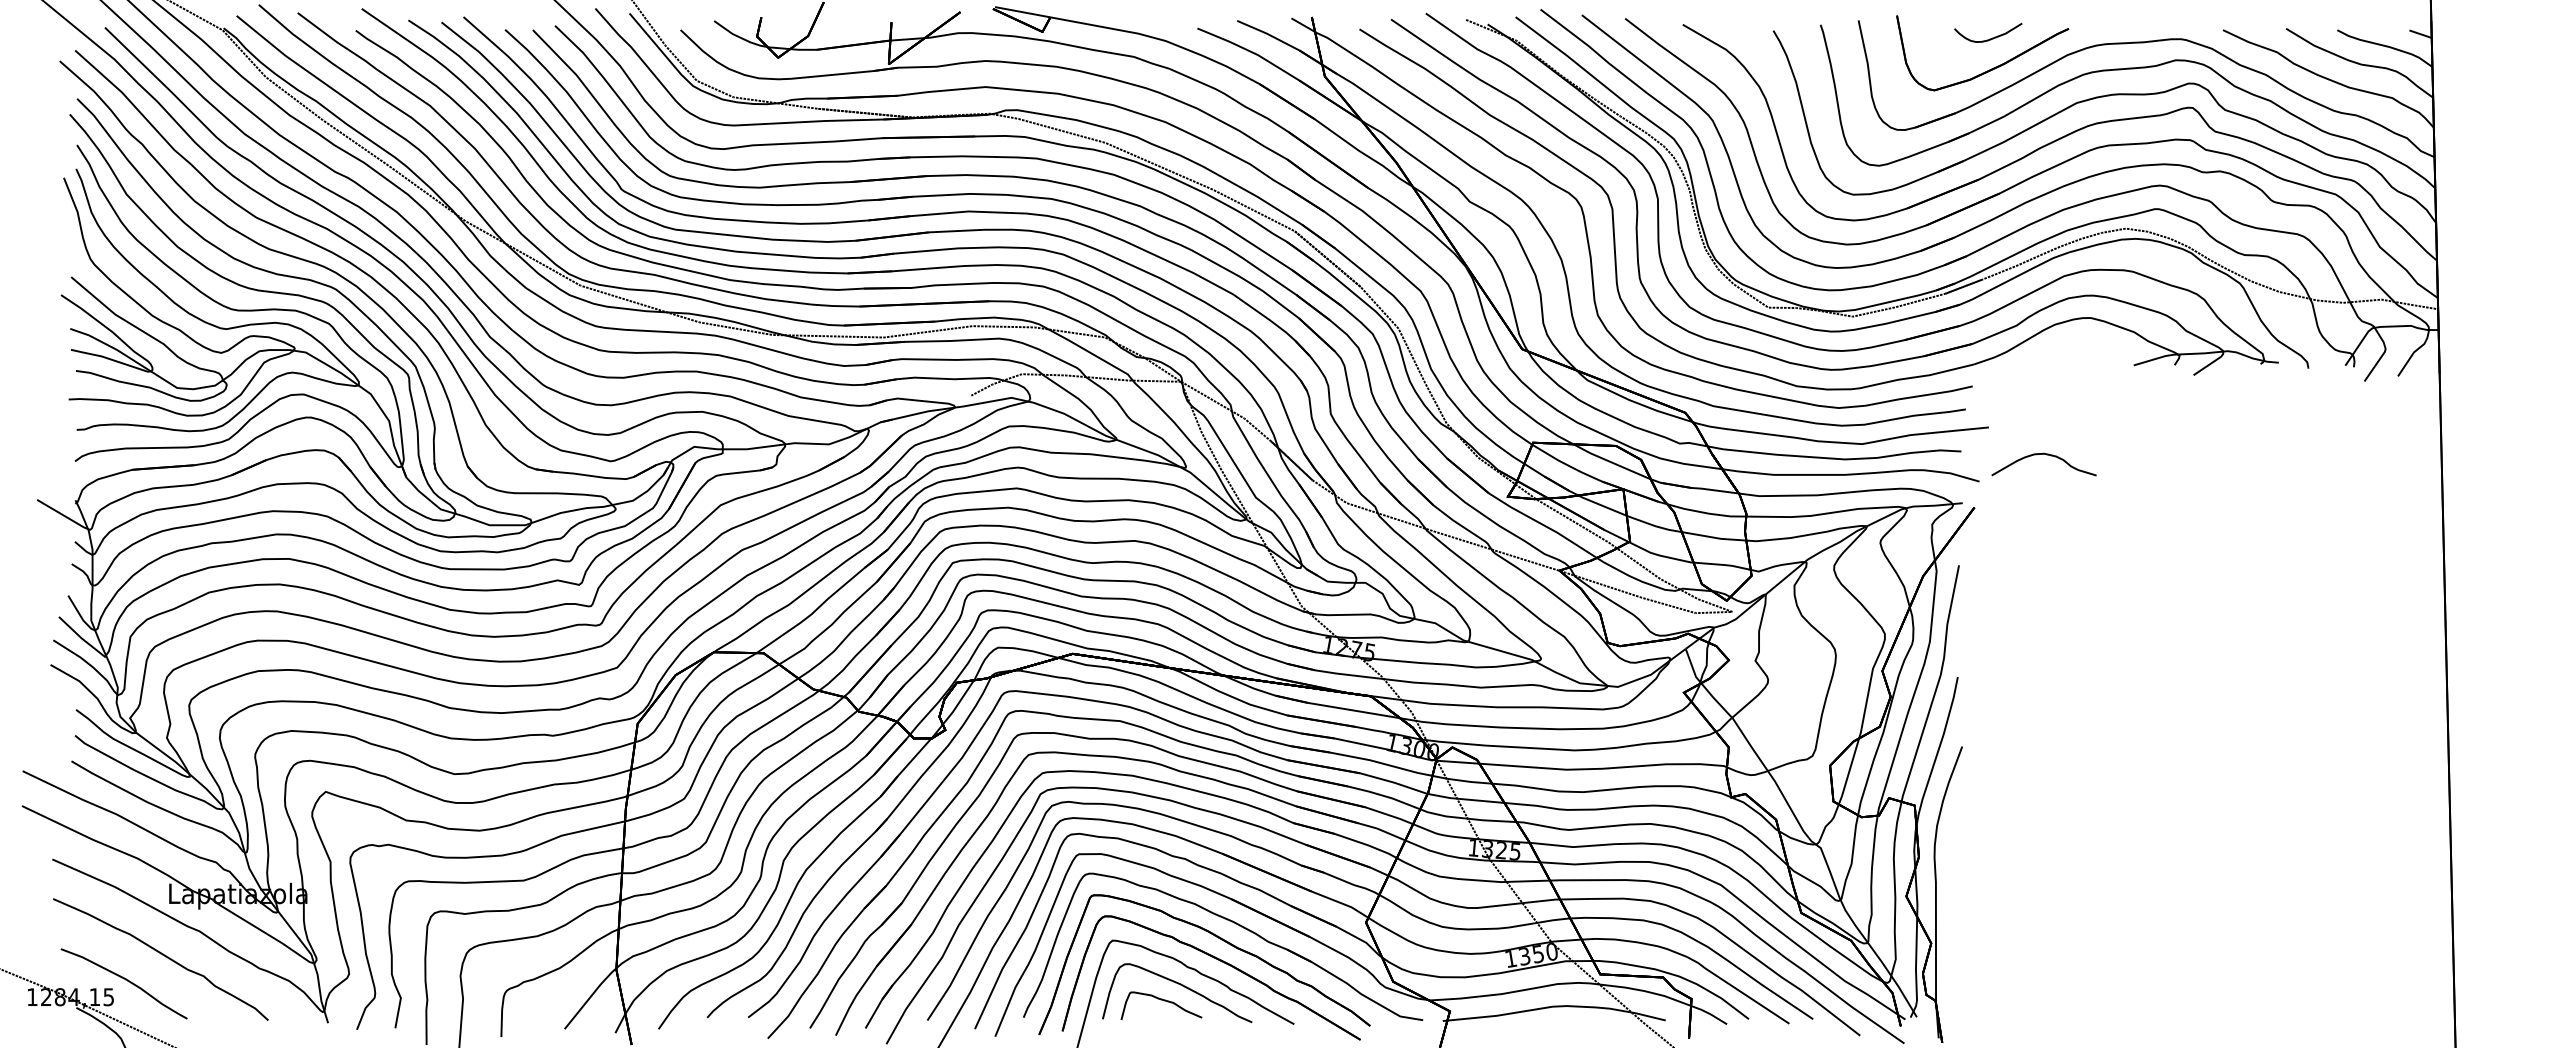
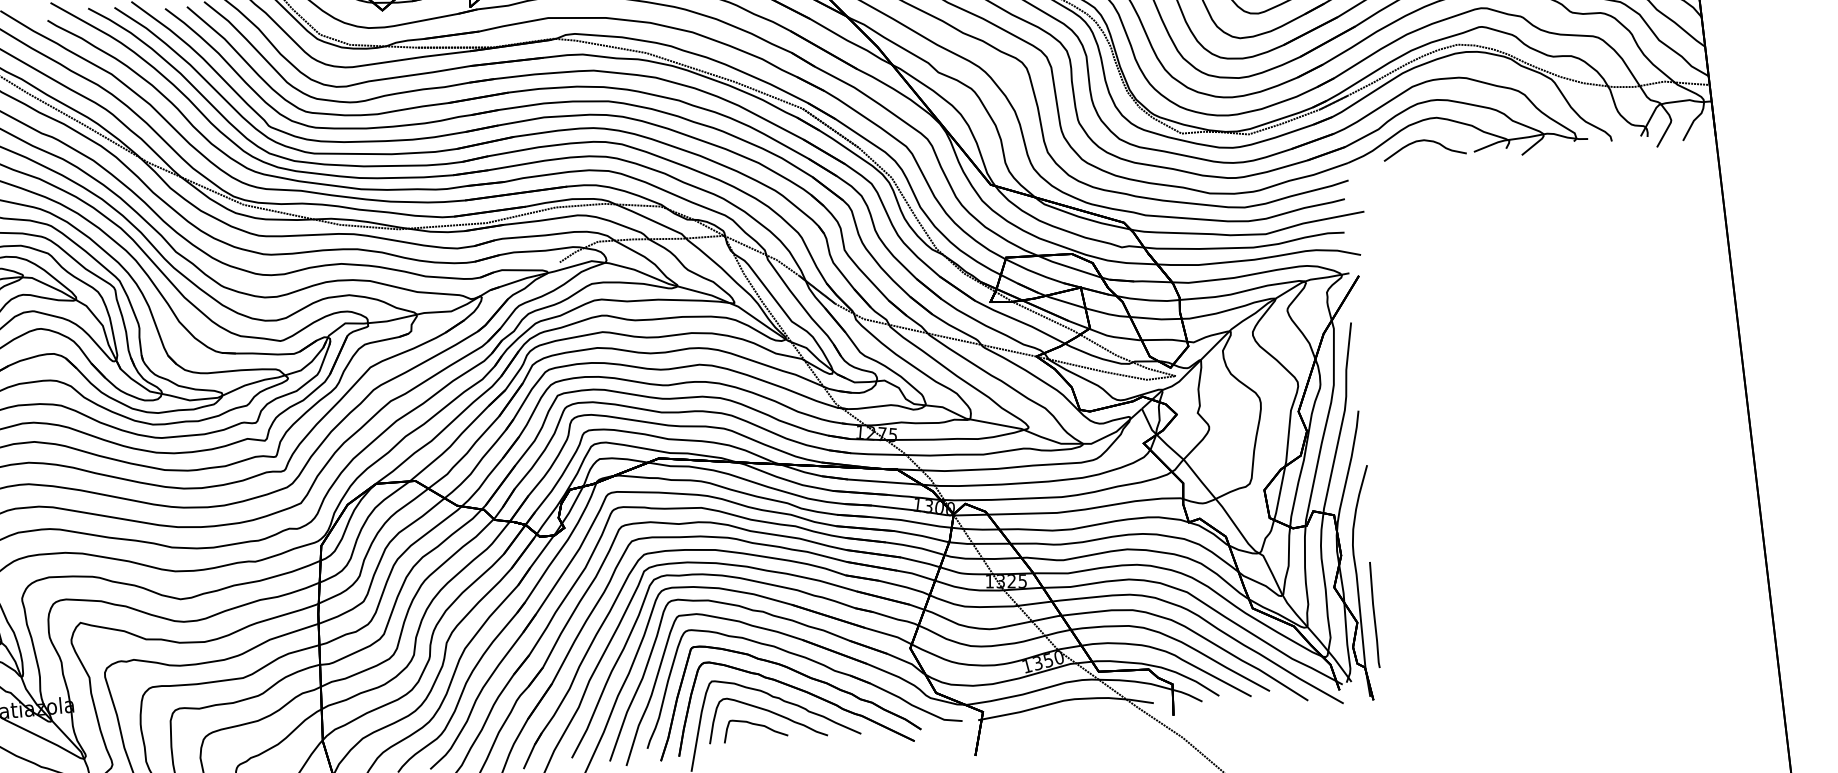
curve: (2046, 455) -> (1425, 141), moved
line: (1953, 935) -> (1374, 614), added

